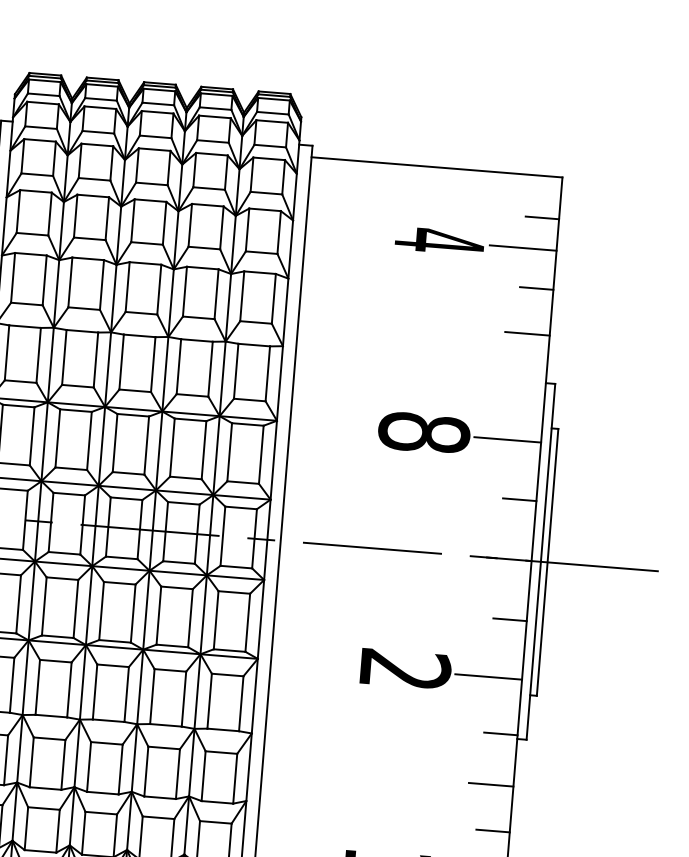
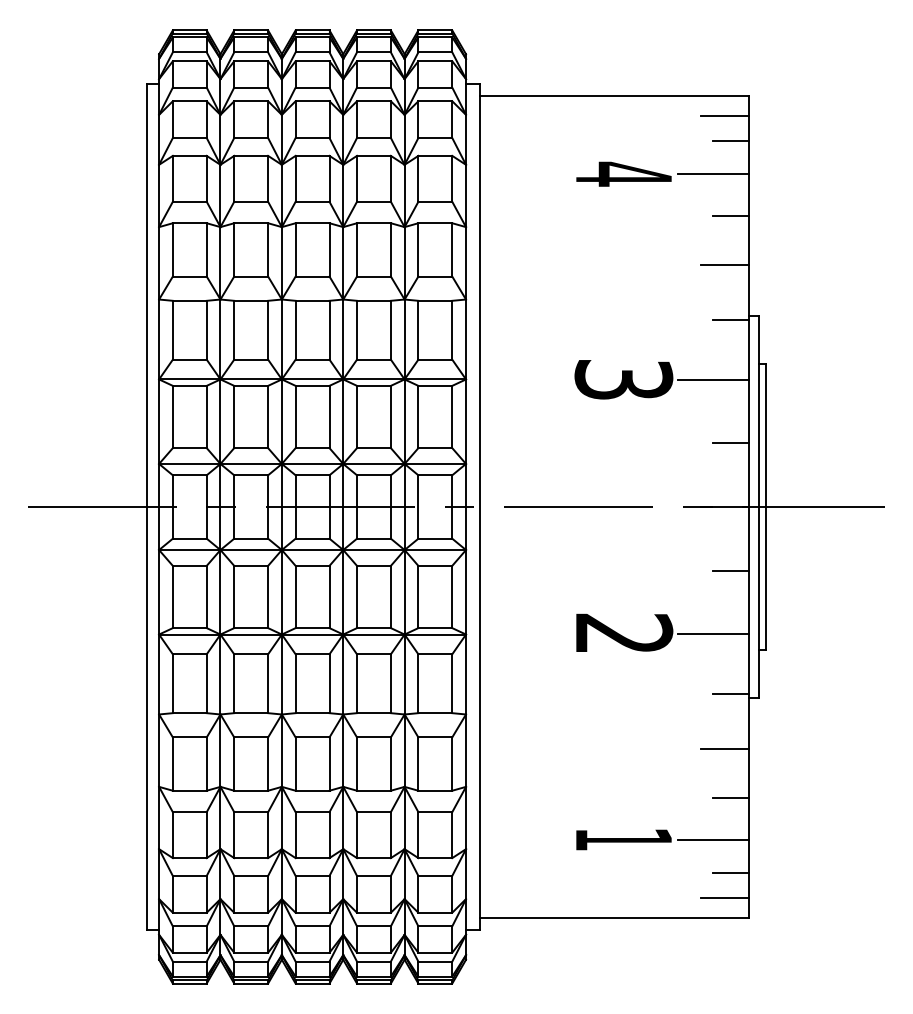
line: (538, 194) -> (725, 116), added
line: (529, 385) -> (731, 320), added
text: (423, 432) -> (623, 379), 8 -> 3

